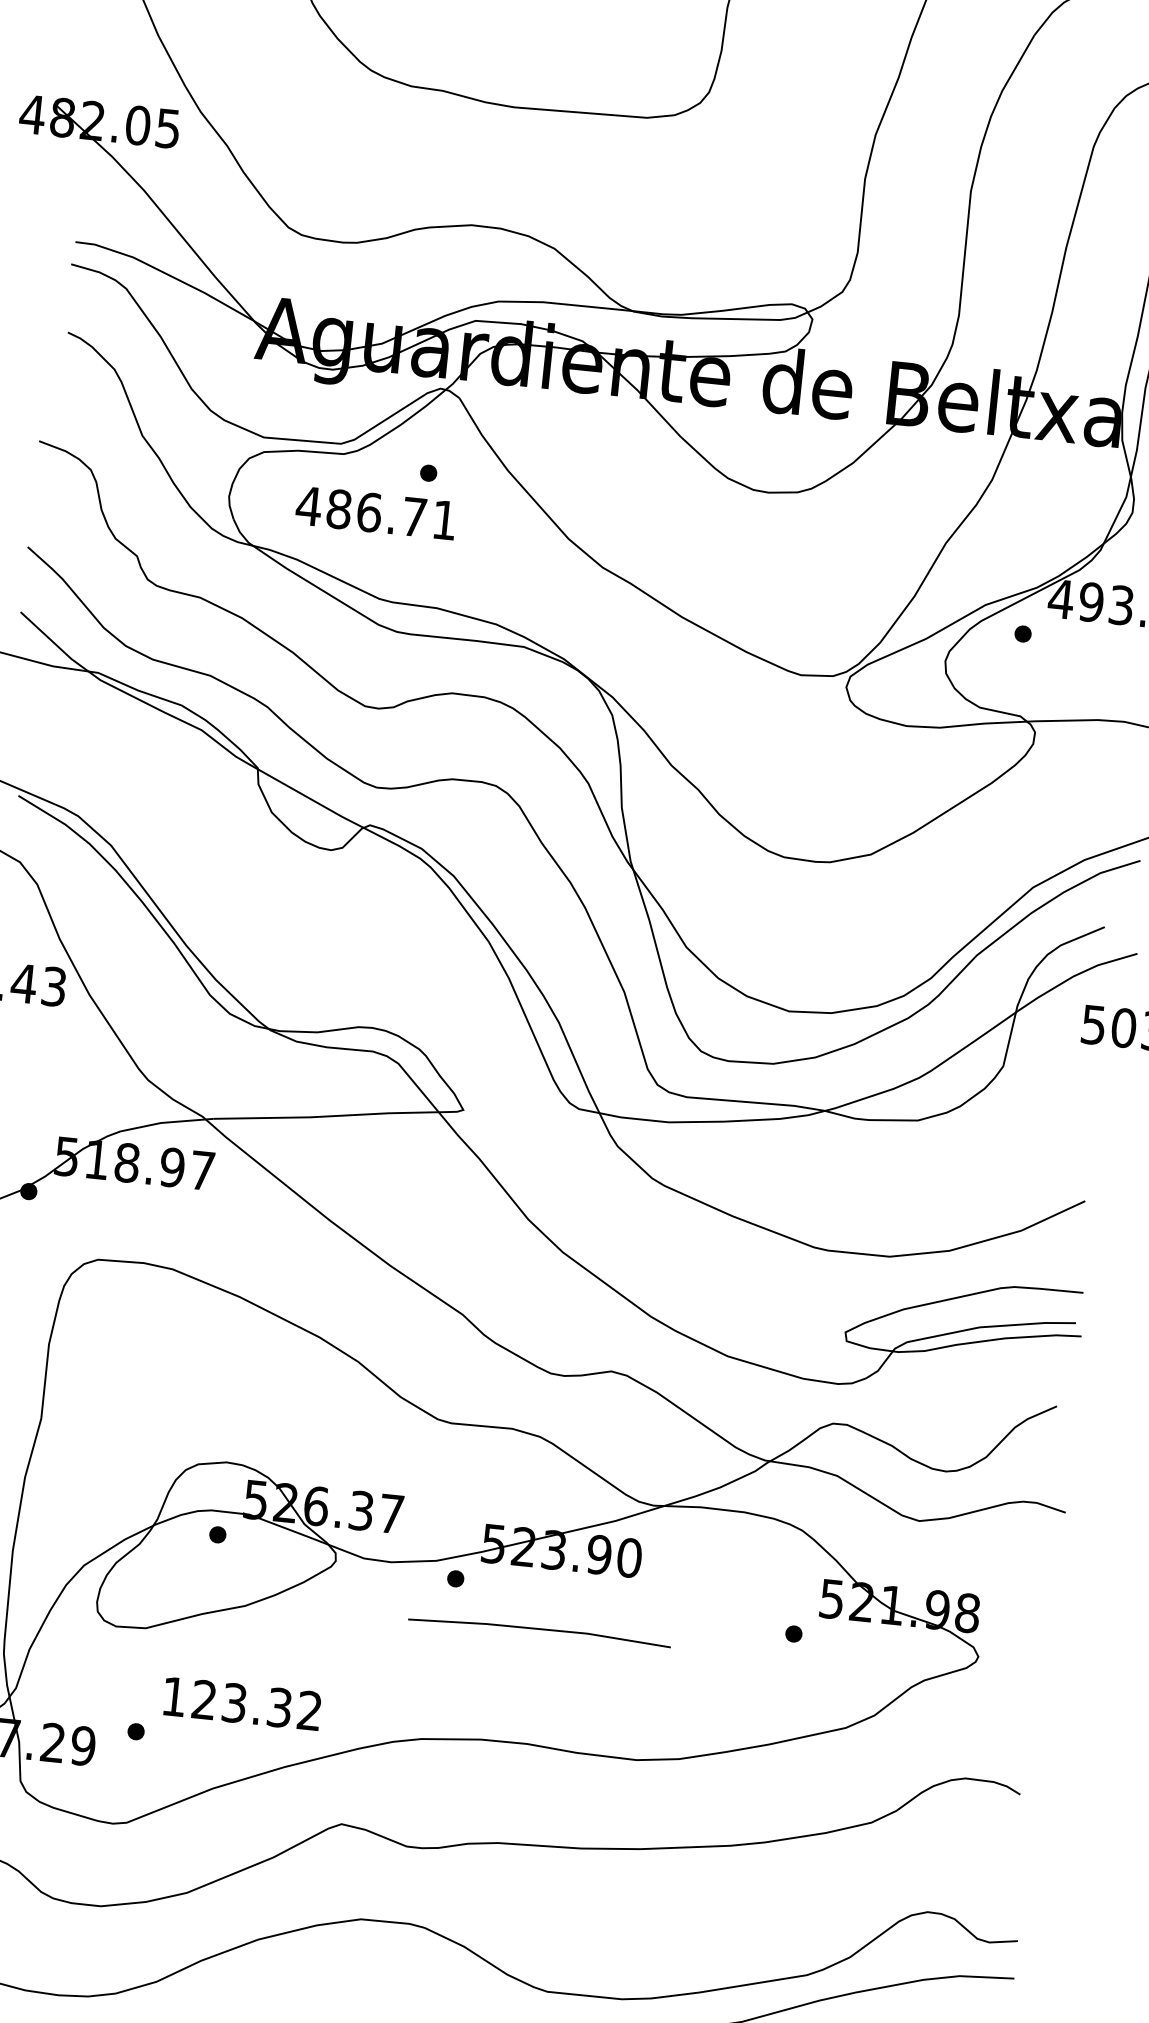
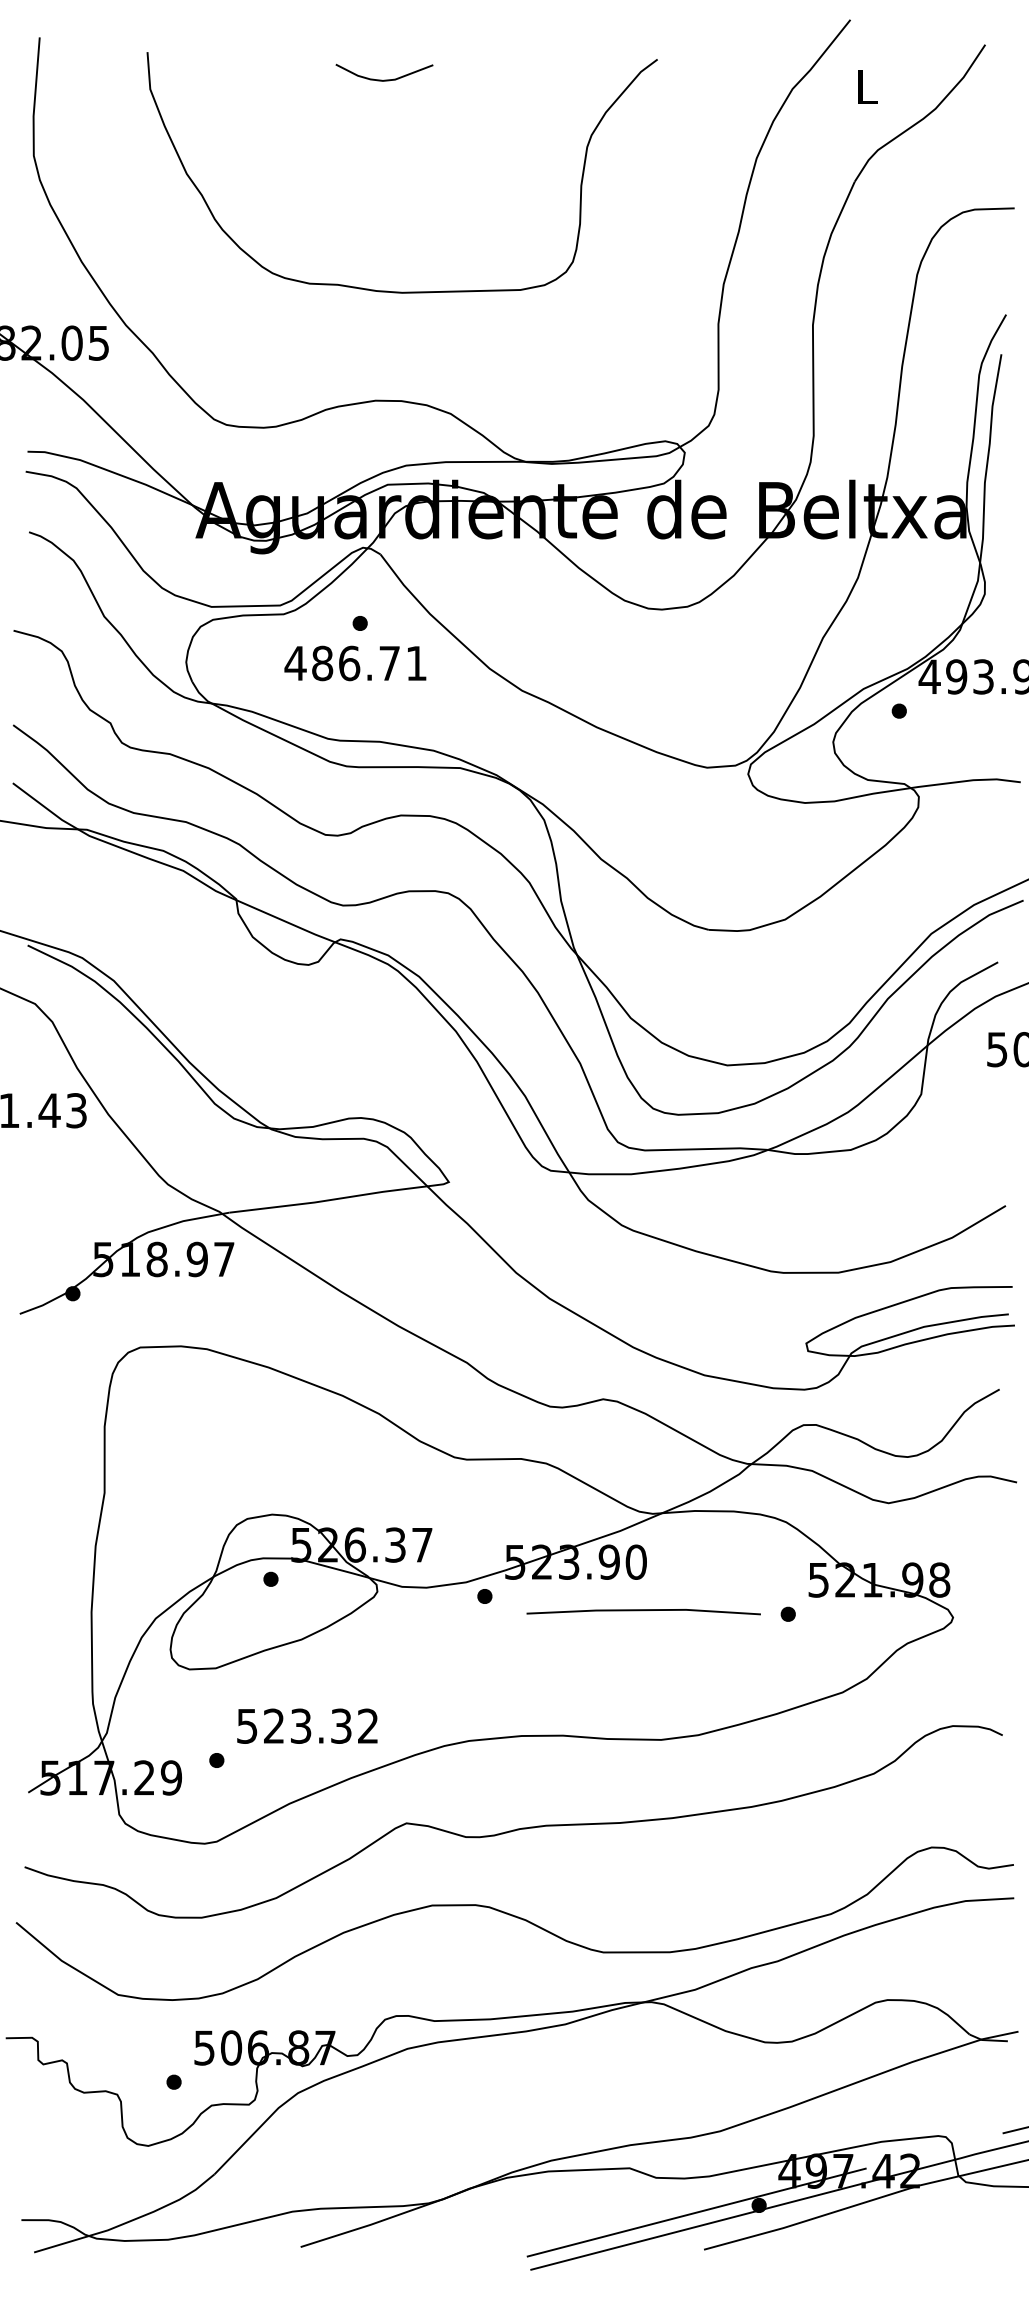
text: (376, 513) -> (355, 663), moved
line: (539, 1630) -> (643, 1611), moved
text: (174, 1697) -> (247, 1726), 123.32 -> 523.32

